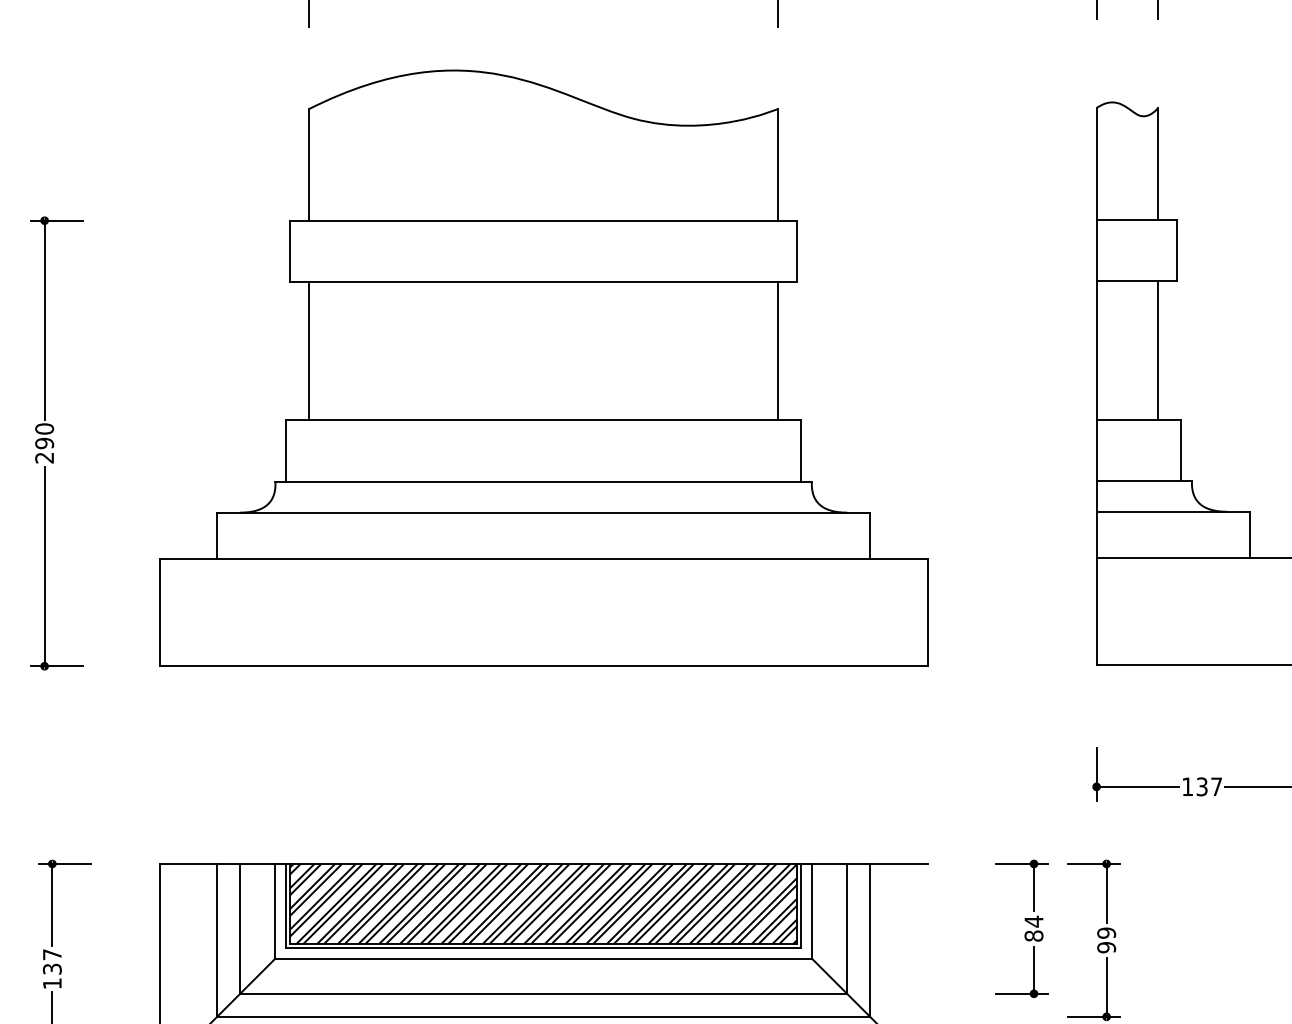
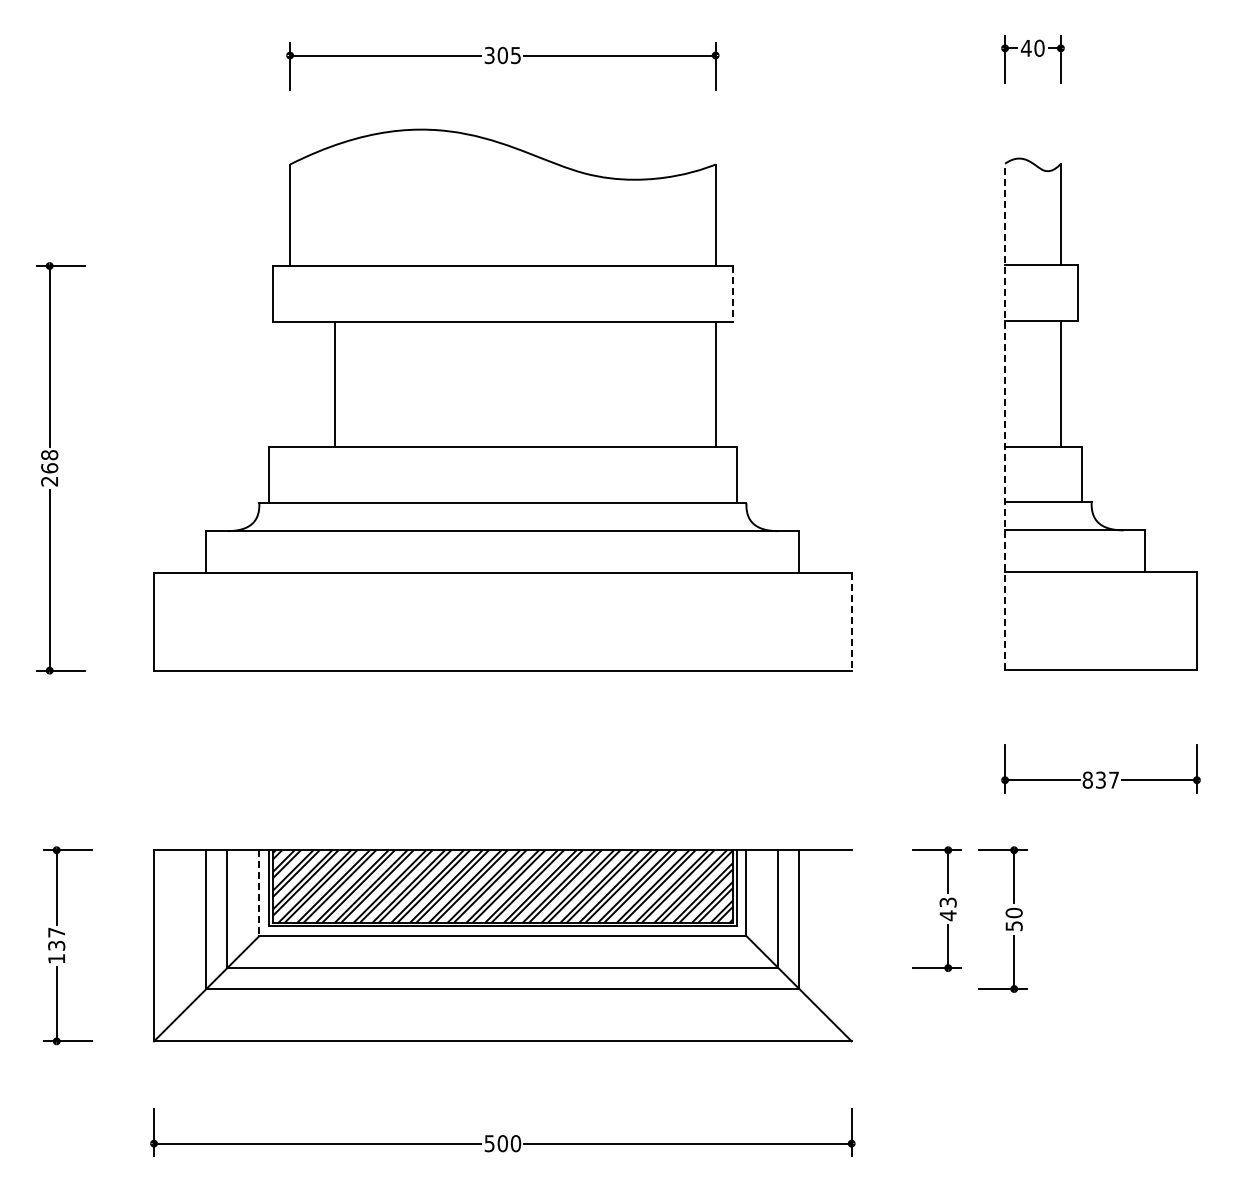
line: (797, 250) -> (733, 293), solid -> dashed
line: (309, 351) -> (335, 384), moved
line: (1097, 386) -> (1005, 416), solid -> dashed
text: (44, 435) -> (49, 461), 290 -> 268
line: (927, 612) -> (851, 621), solid -> dashed
text: (1187, 786) -> (1087, 779), 137 -> 837
line: (275, 911) -> (259, 893), solid -> dashed
text: (1033, 929) -> (947, 909), 84 -> 43
text: (1105, 940) -> (1013, 919), 99 -> 50

